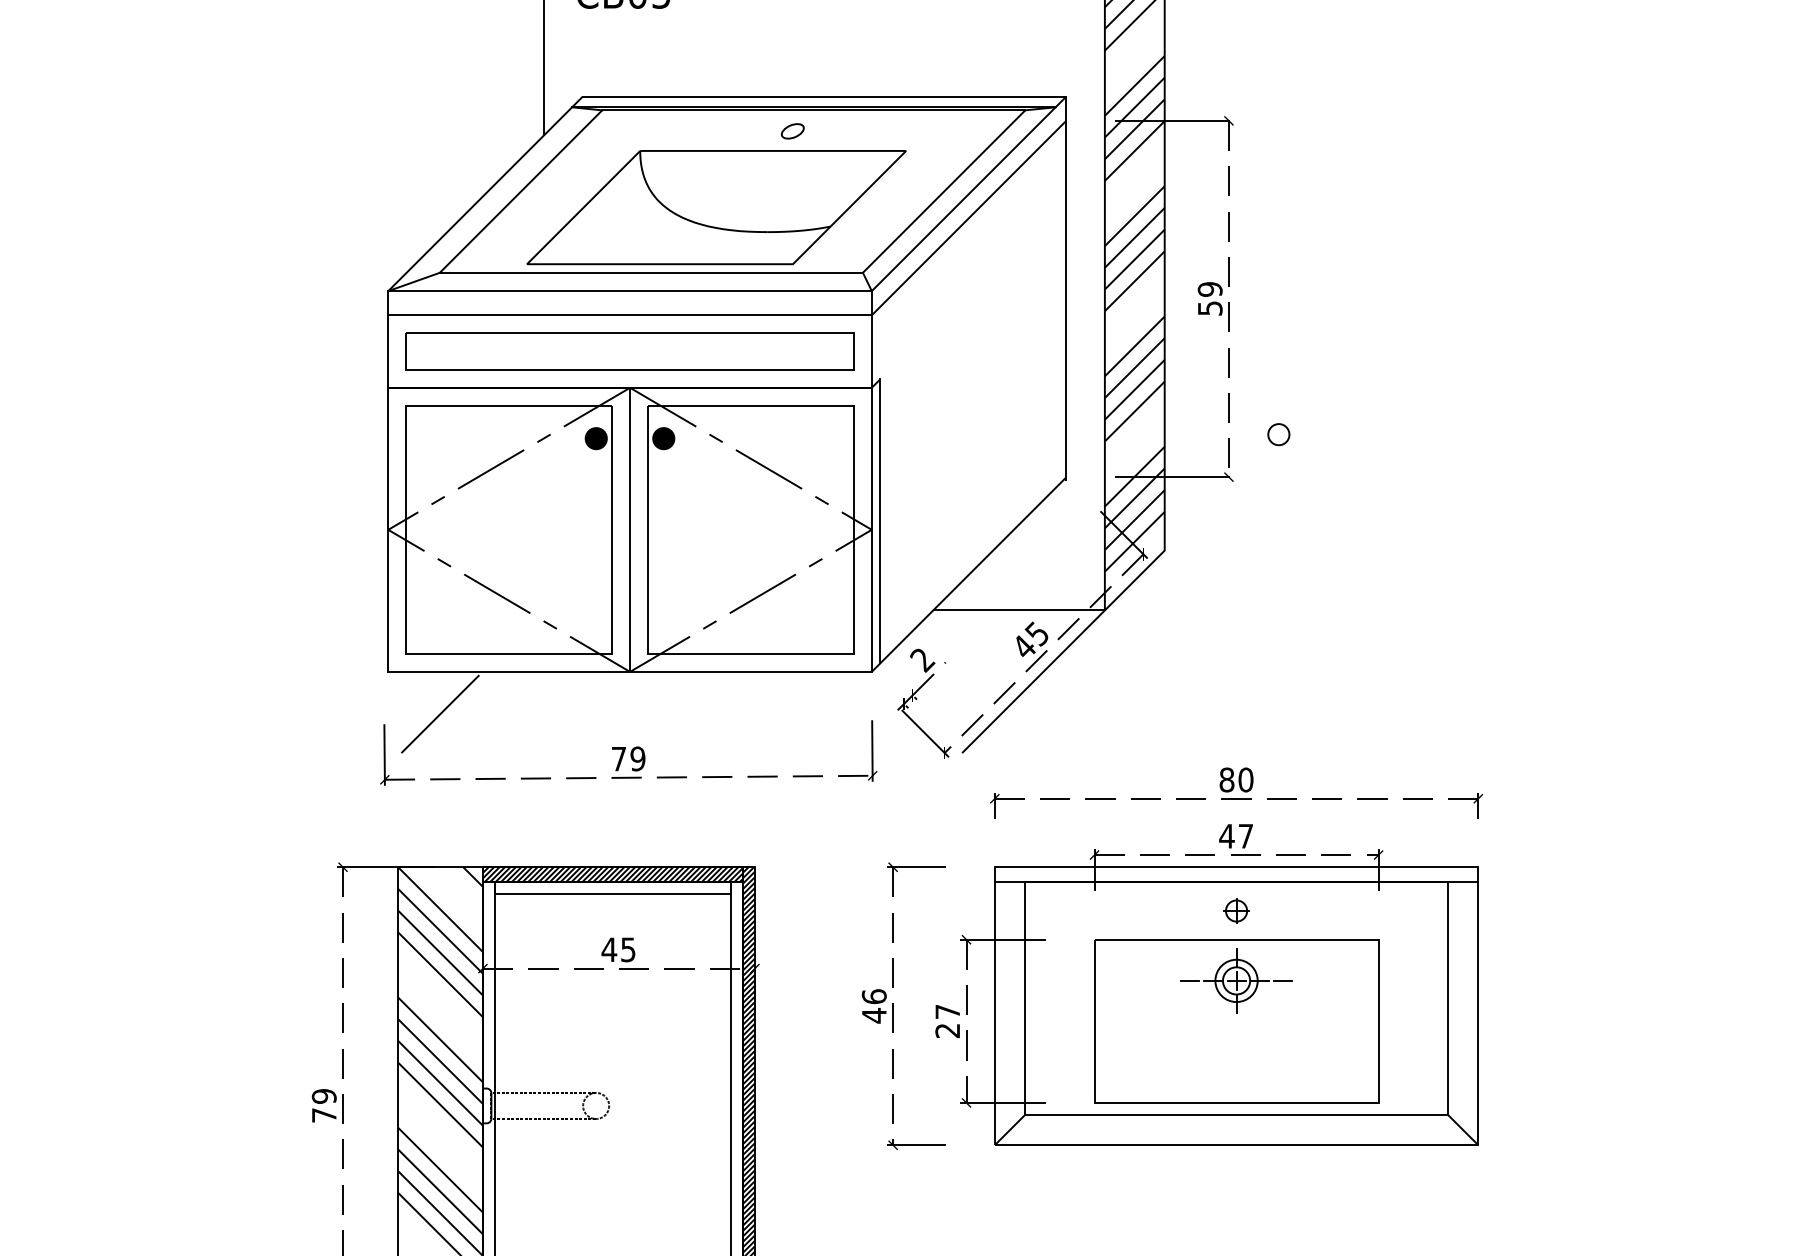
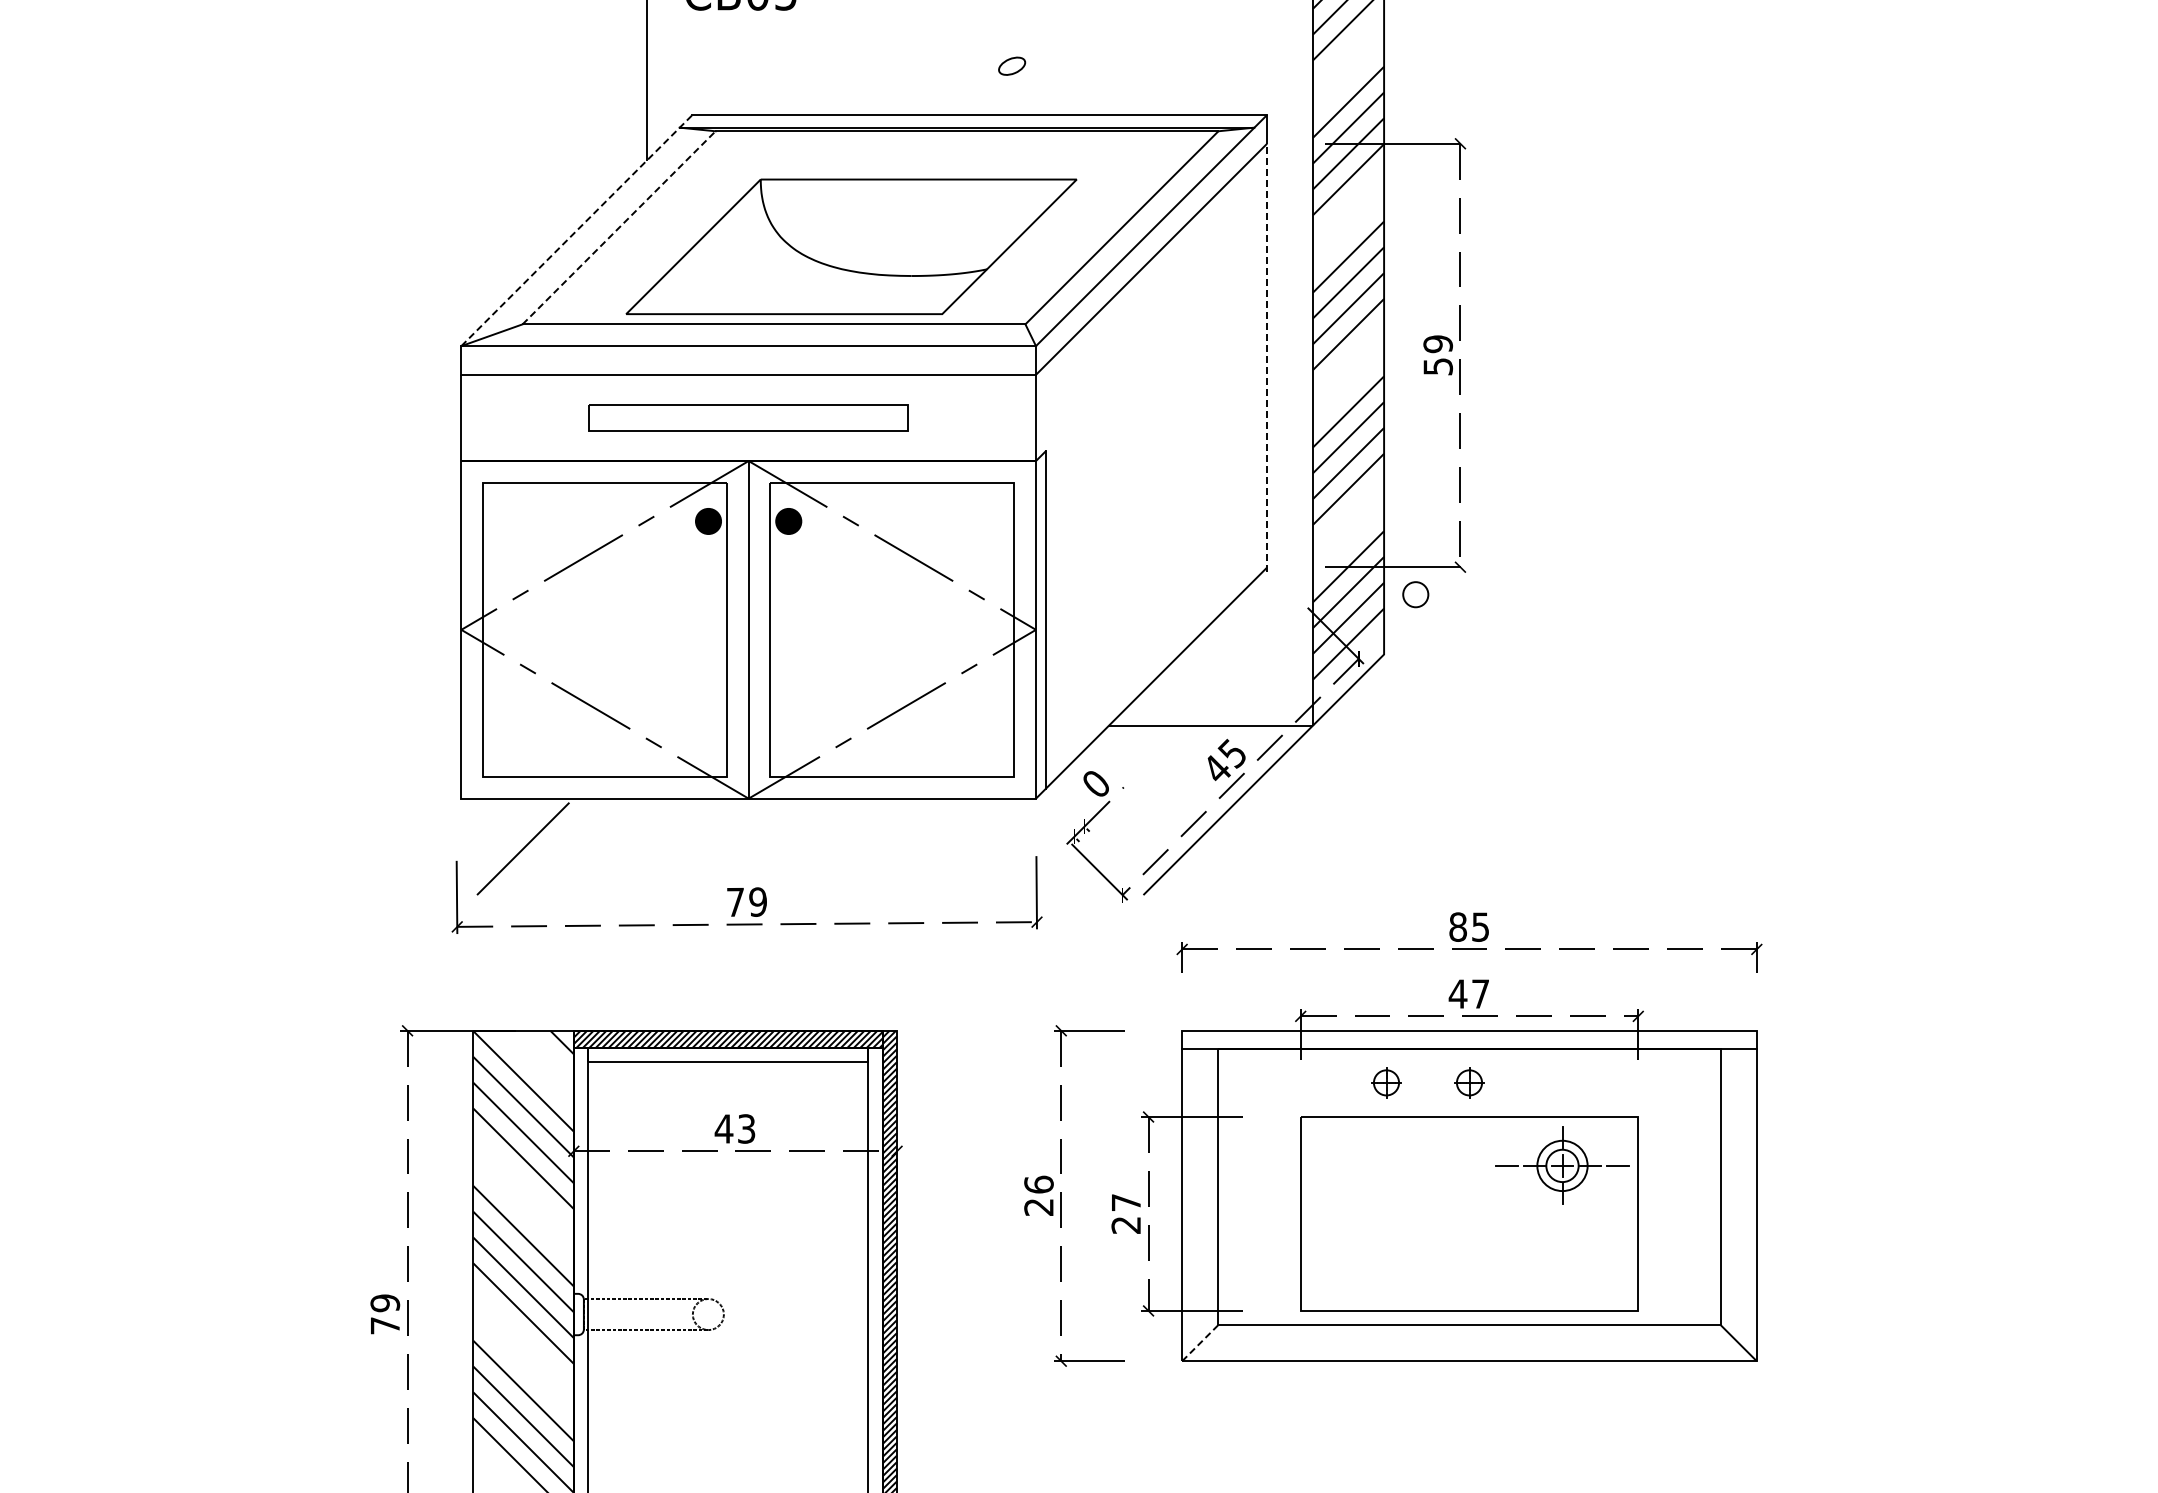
part: (793, 130) -> (1012, 65), moved
line: (521, 191) -> (619, 227), solid -> dashed
line: (486, 193) -> (577, 230), solid -> dashed
line: (1066, 300) -> (1267, 357), solid -> dashed
part: (629, 351) -> (748, 417), size x0.6
circle: (1278, 434) -> (1415, 594), moved
text: (922, 660) -> (1096, 785), 2 -> 0
text: (1245, 779) -> (1480, 926), 80 -> 85
part: (1166, 910) -> (1386, 1082), added
text: (628, 949) -> (746, 1128), 45 -> 43
part: (1236, 980) -> (1562, 1165), moved
text: (873, 1015) -> (1038, 1207), 46 -> 26
line: (1010, 1129) -> (1200, 1342), solid -> dashed

